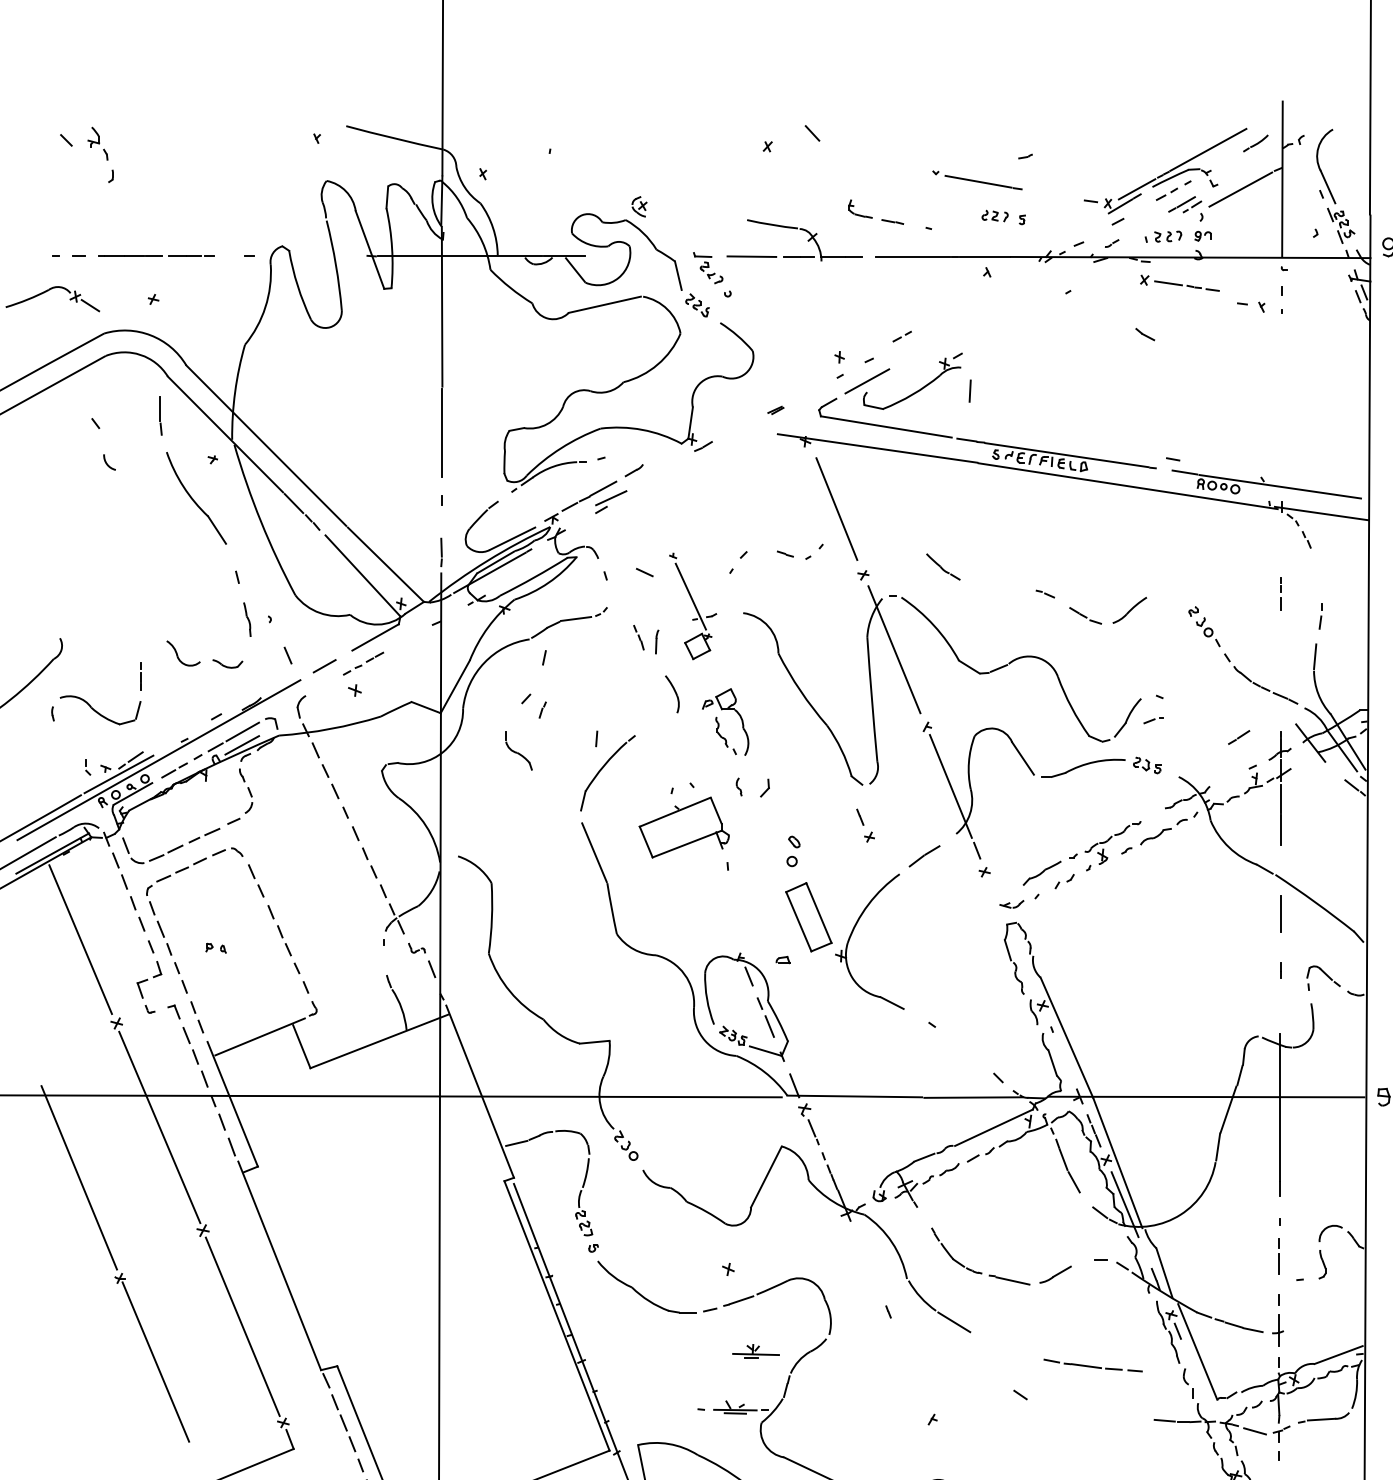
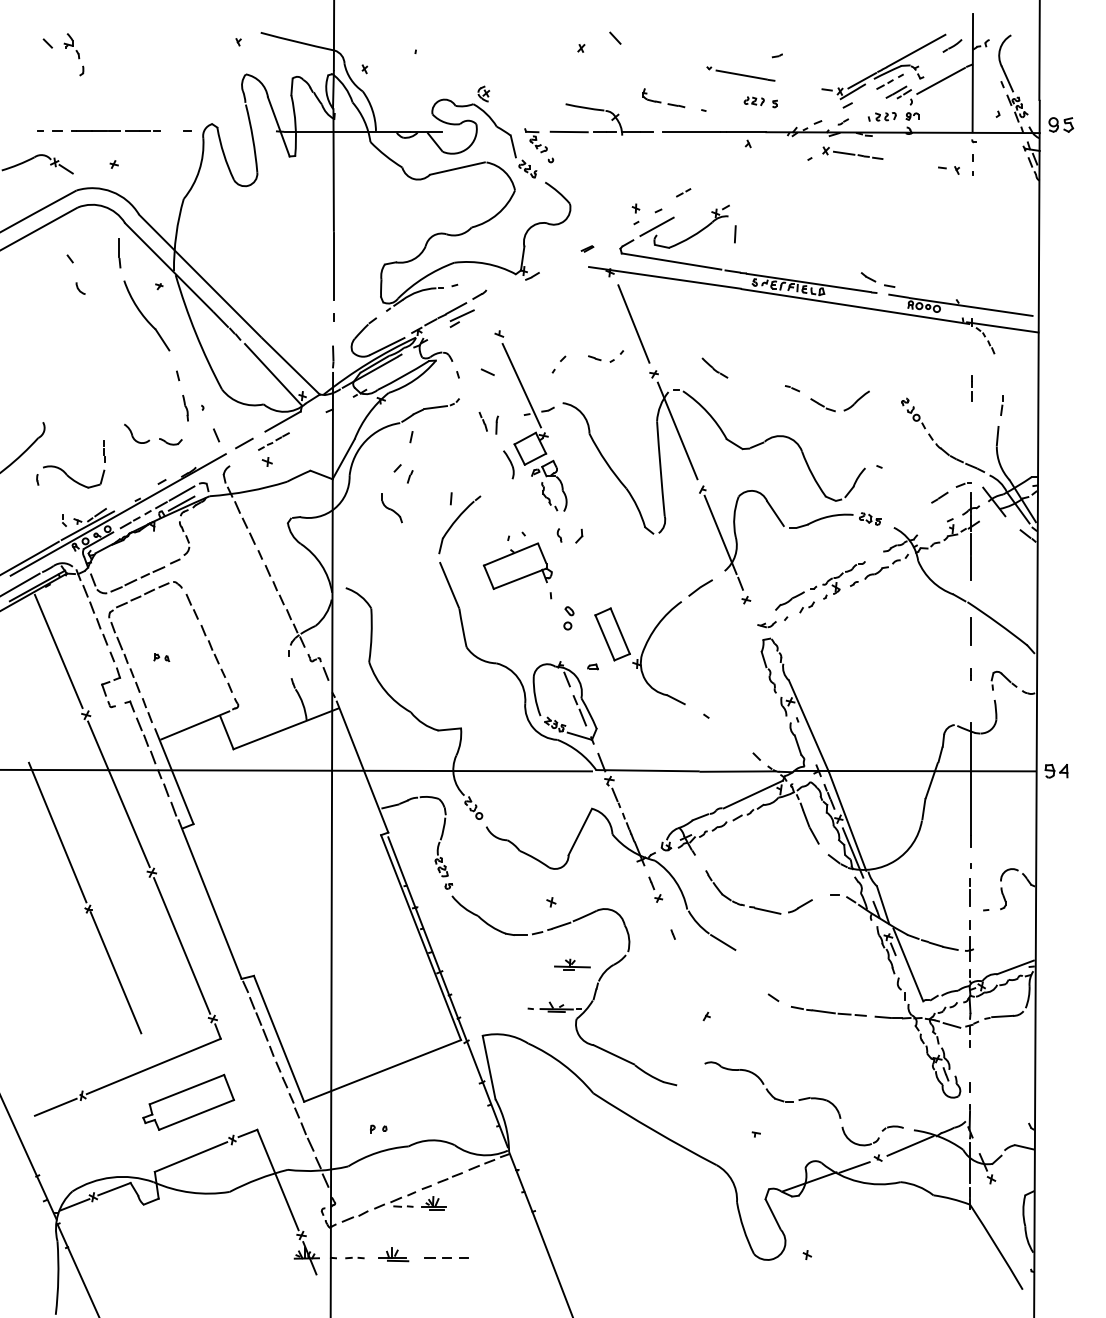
part: (1179, 282) -> (852, 152), moved
line: (1145, 334) -> (868, 277), moved
part: (693, 605) -> (524, 397), size x1.67
part: (1153, 720) -> (963, 484), moved
part: (865, 825) -> (655, 889), moved
part: (792, 851) -> (568, 618), moved
part: (1092, 1365) -> (828, 1011), moved

